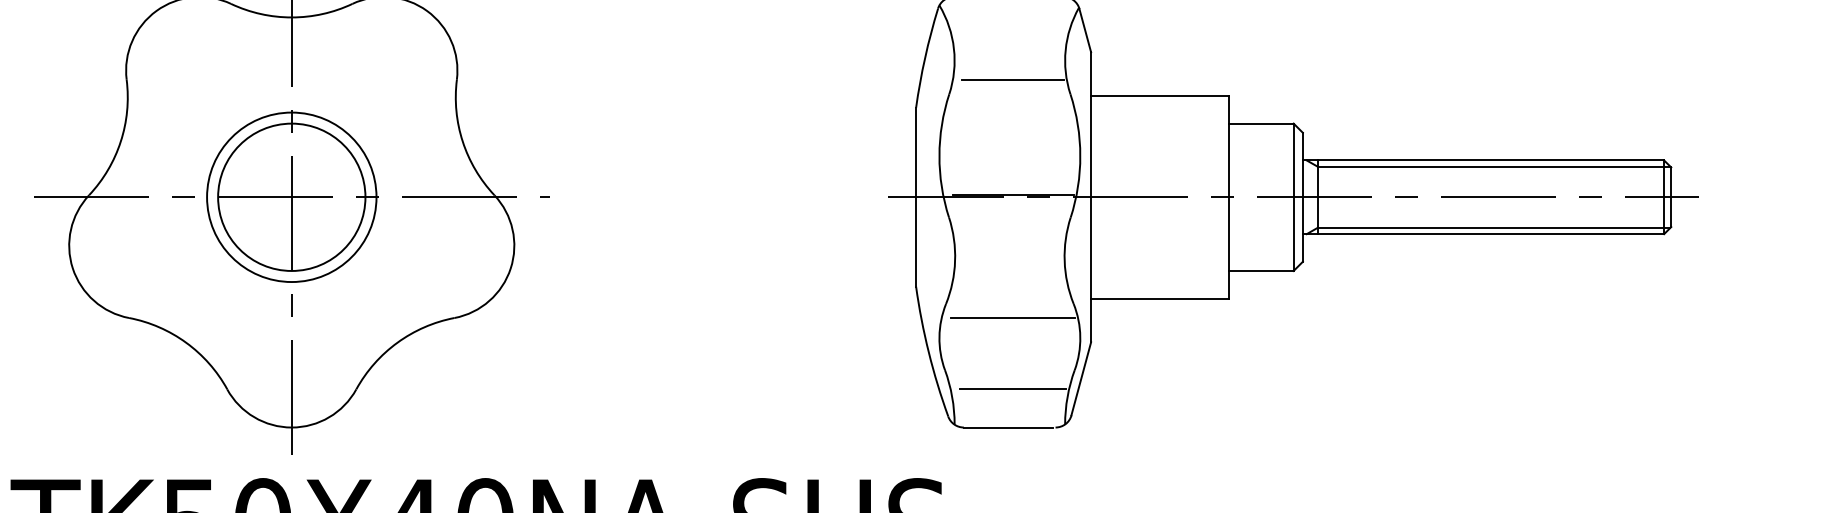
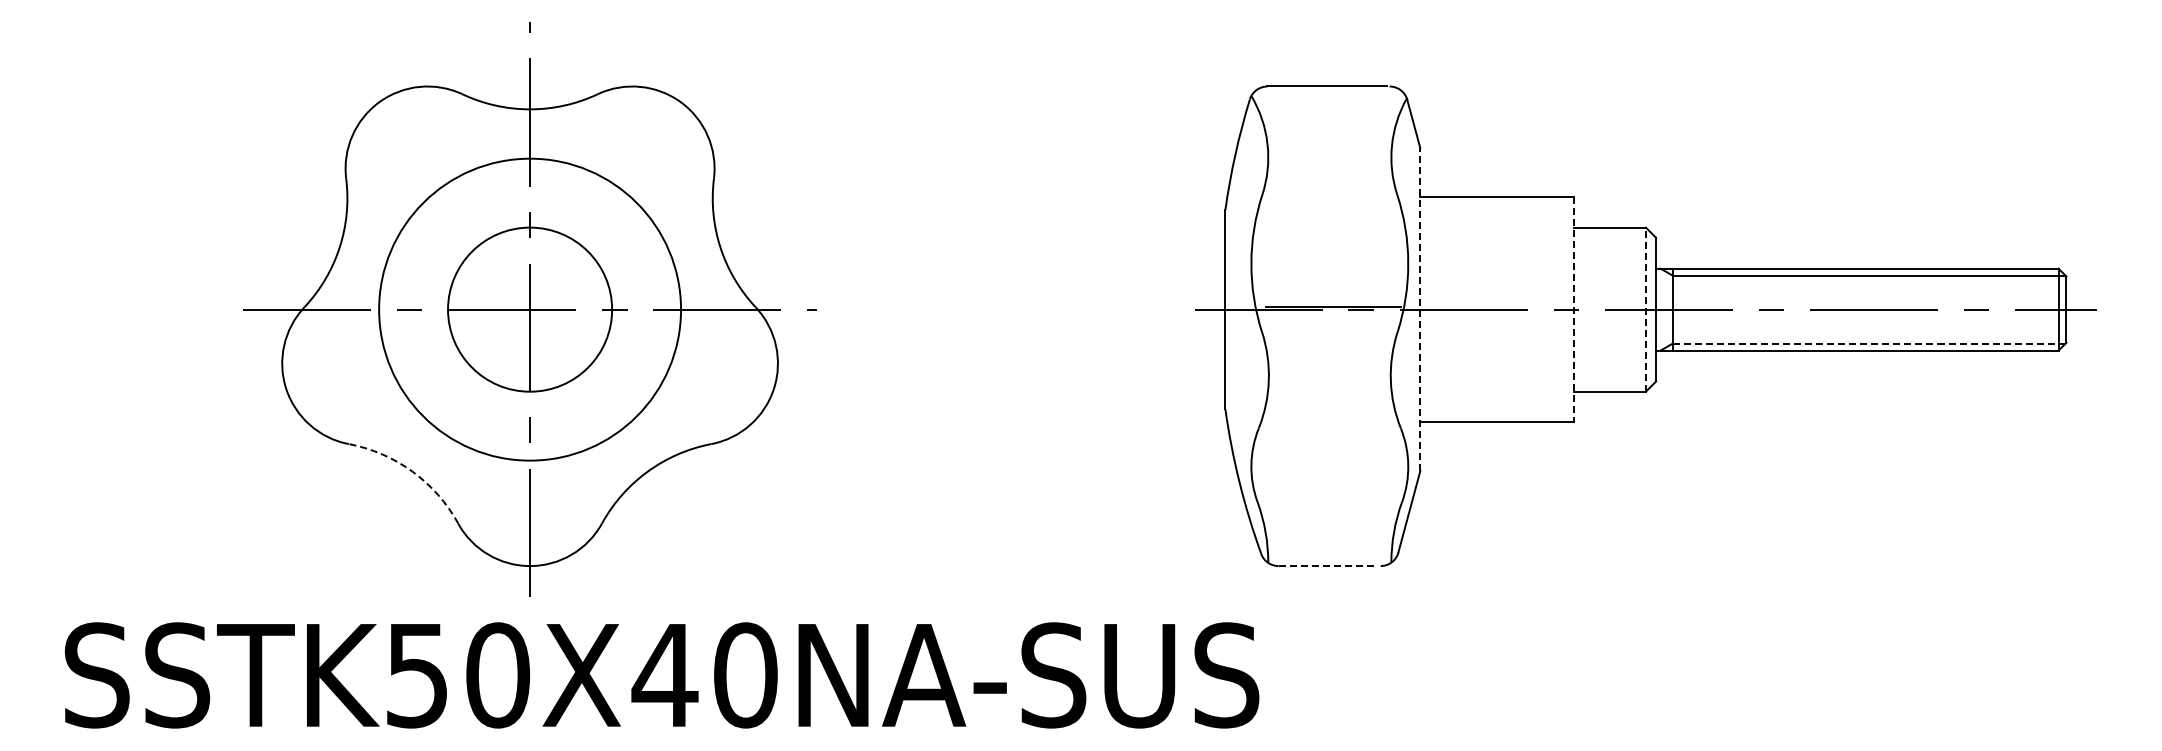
line: (1013, 79) -> (1333, 178), removed
circle: (291, 197) -> (529, 309), size x1.6
line: (1091, 197) -> (1420, 309), solid -> dashed
line: (1229, 197) -> (1574, 309), solid -> dashed
line: (1293, 197) -> (1645, 309), solid -> dashed
line: (1493, 227) -> (1868, 343), solid -> dashed
line: (1013, 318) -> (1333, 444), removed
arc: (186, 342) -> (412, 471), solid -> dashed
line: (1013, 389) -> (1333, 523), removed
line: (1008, 427) -> (1328, 566), solid -> dashed

